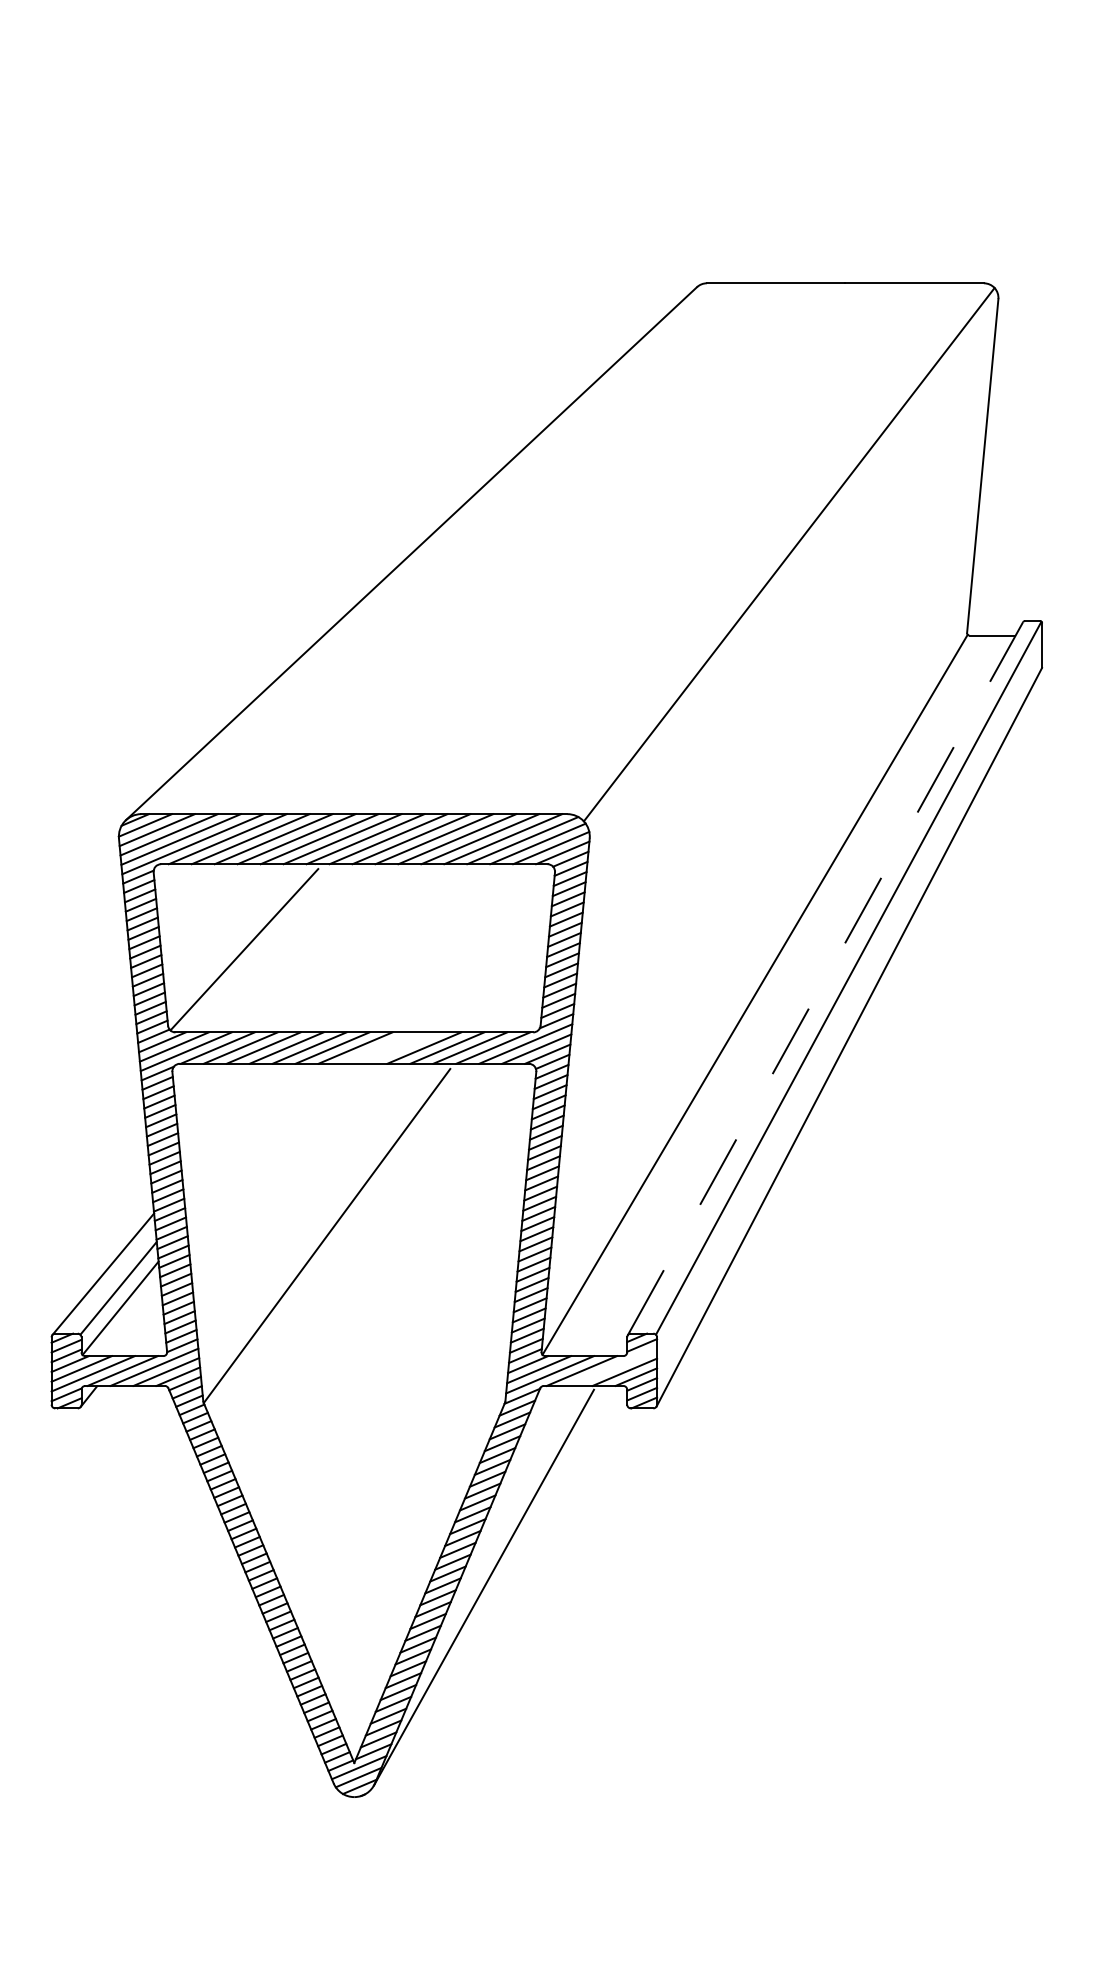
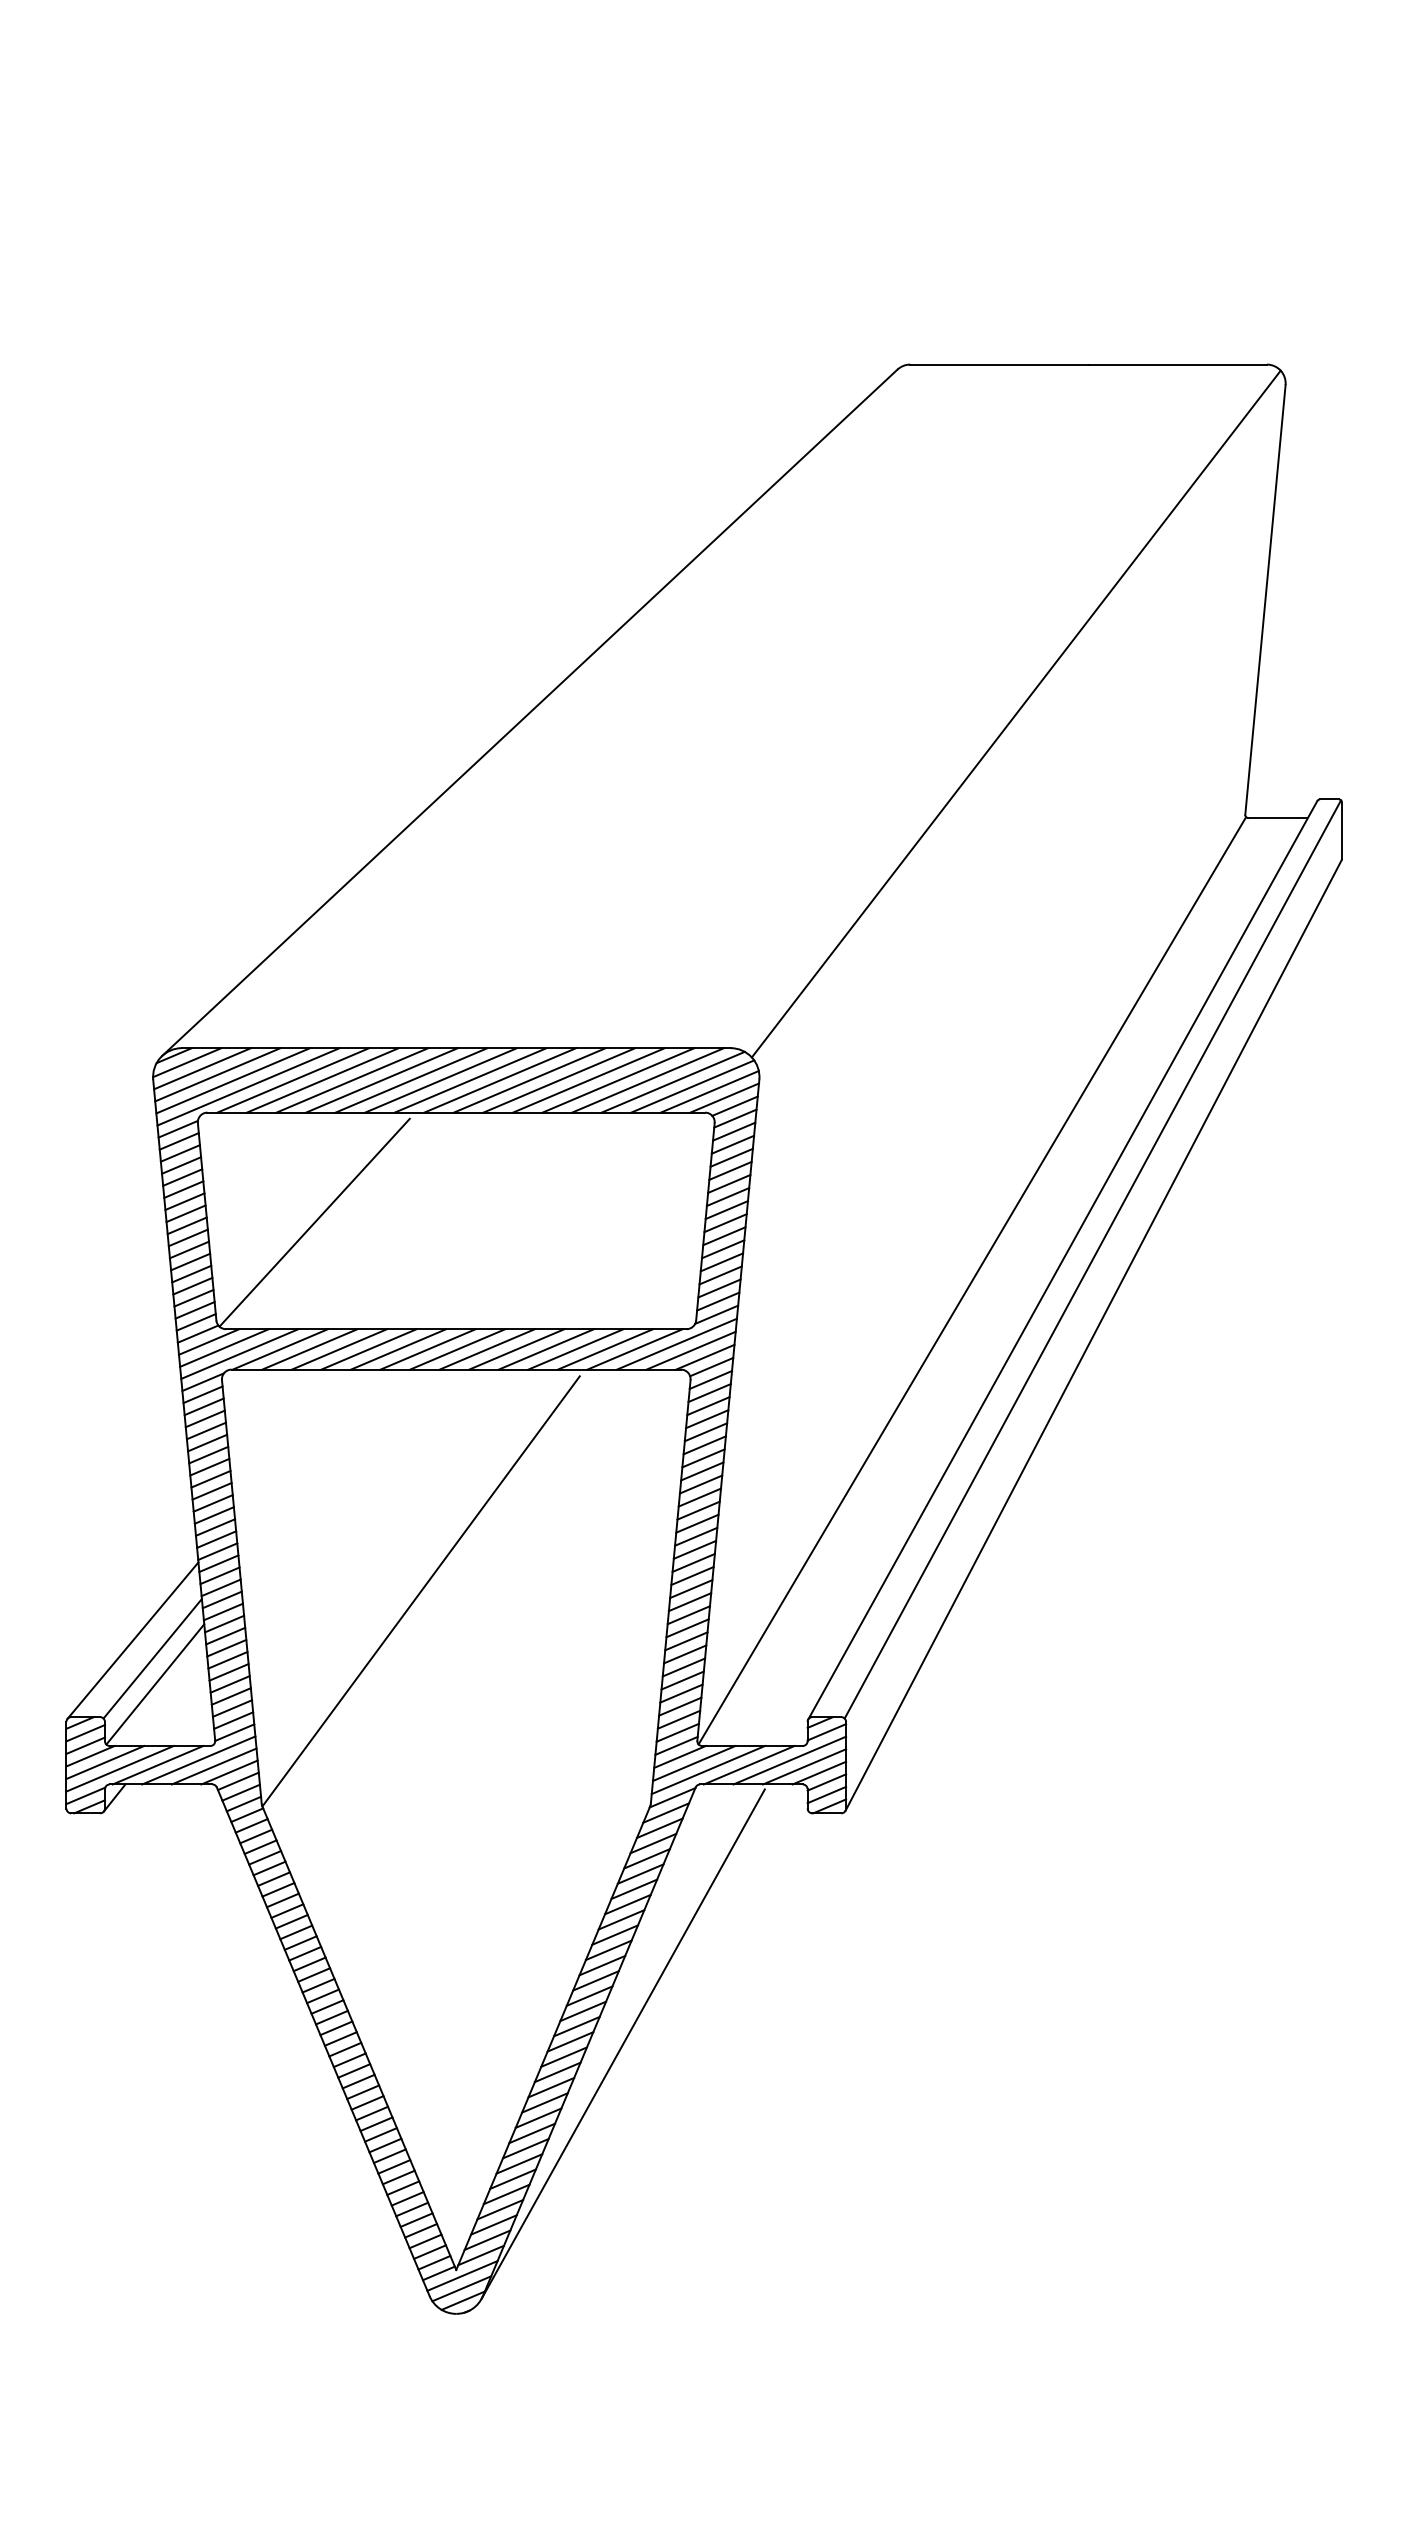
line: (825, 978) -> (1063, 1259), dashed -> solid
line: (377, 1048) -> (486, 1349), added
line: (401, 1048) -> (516, 1349), added
line: (613, 1367) -> (789, 1760), added

